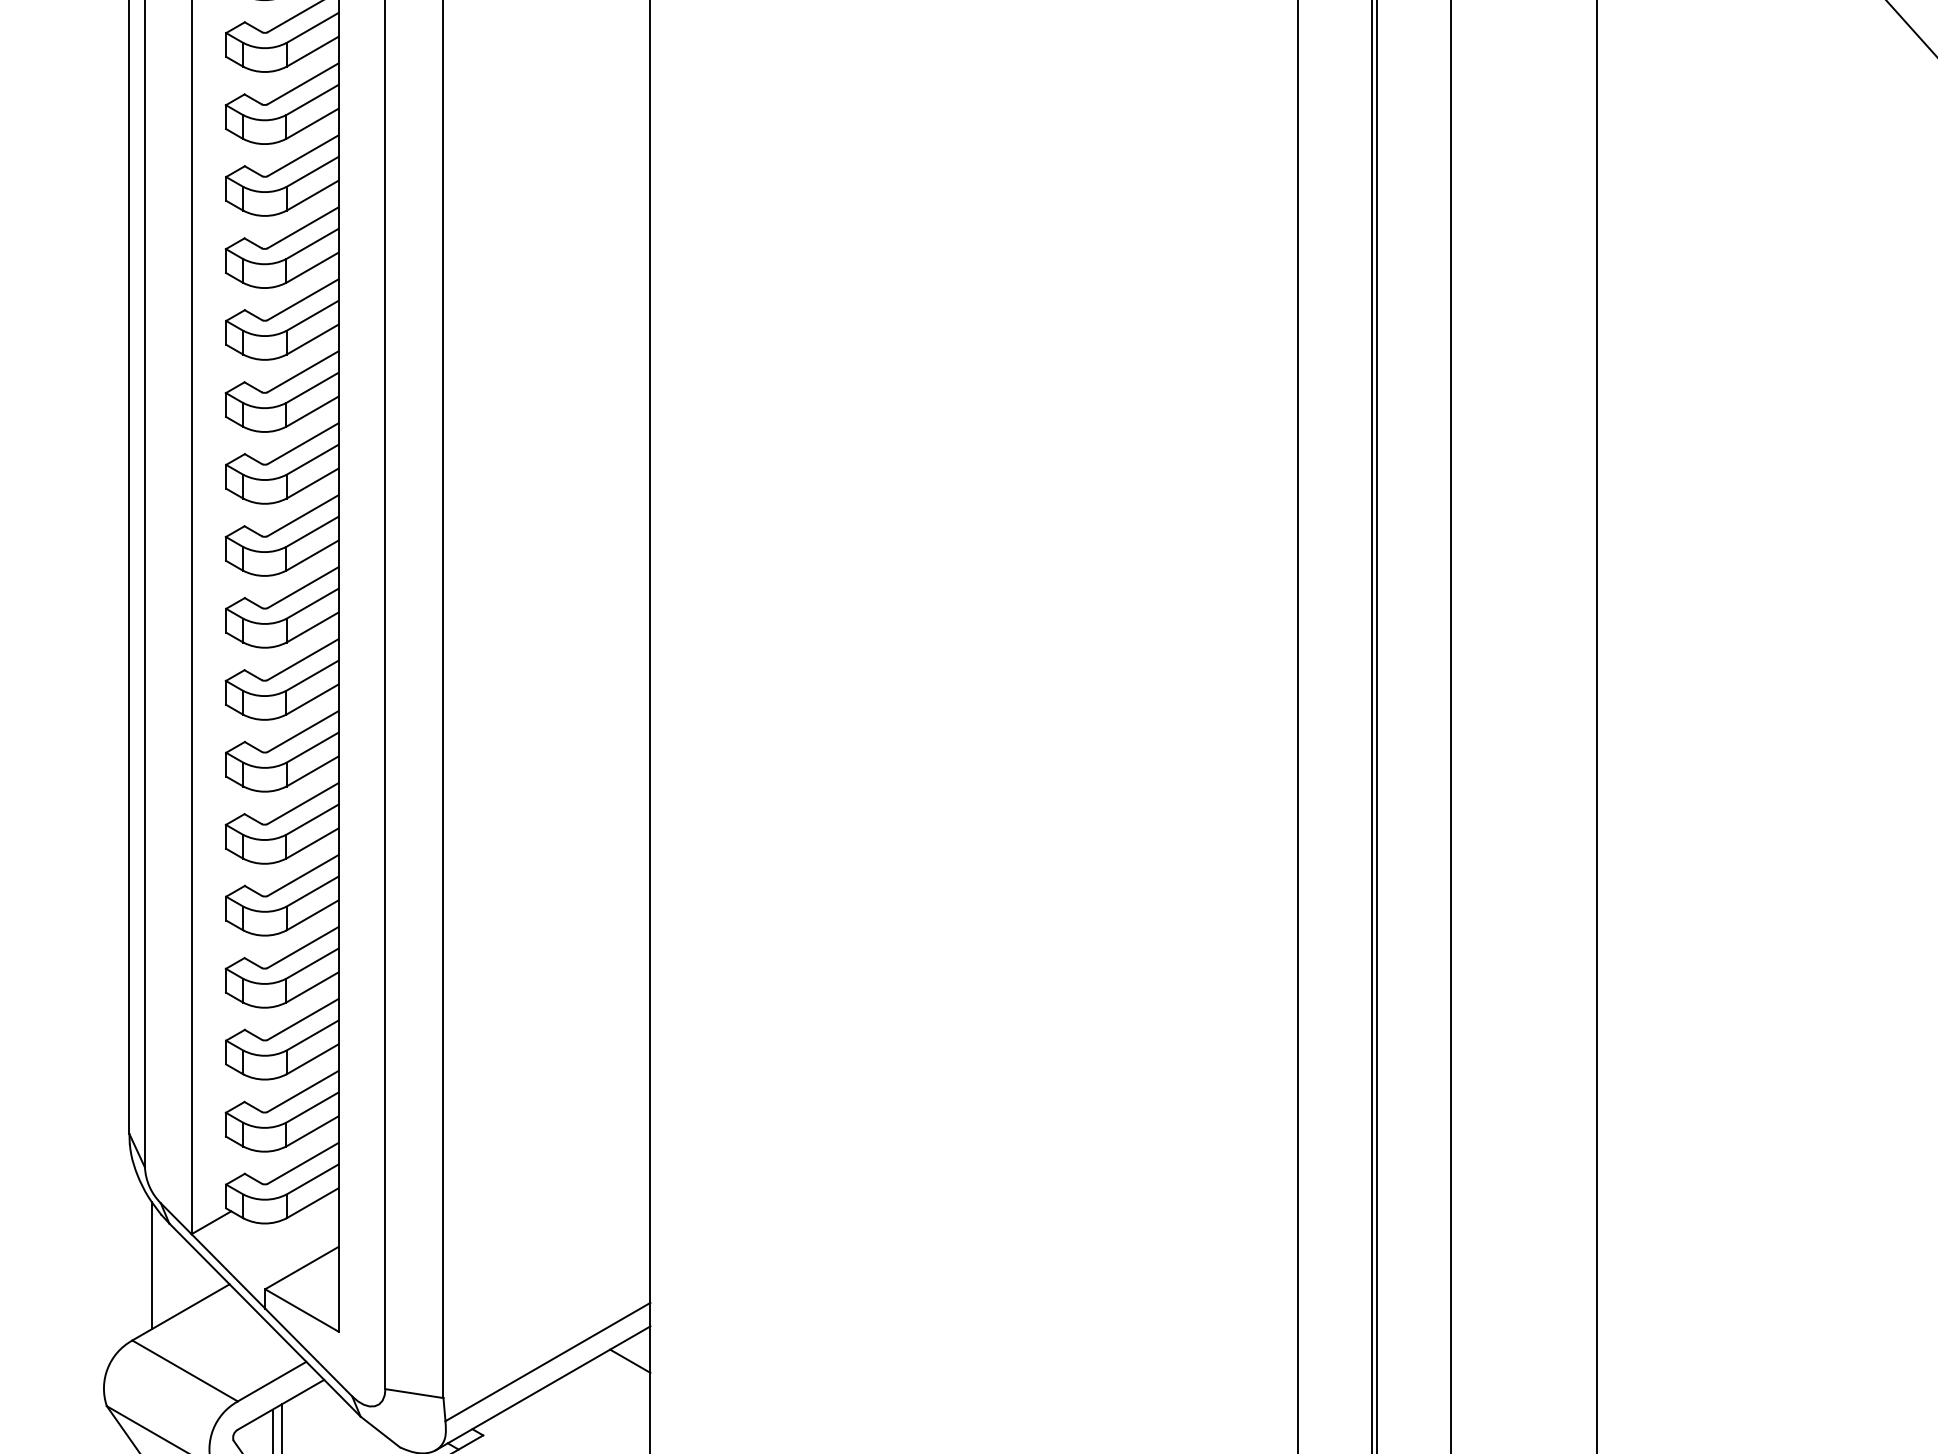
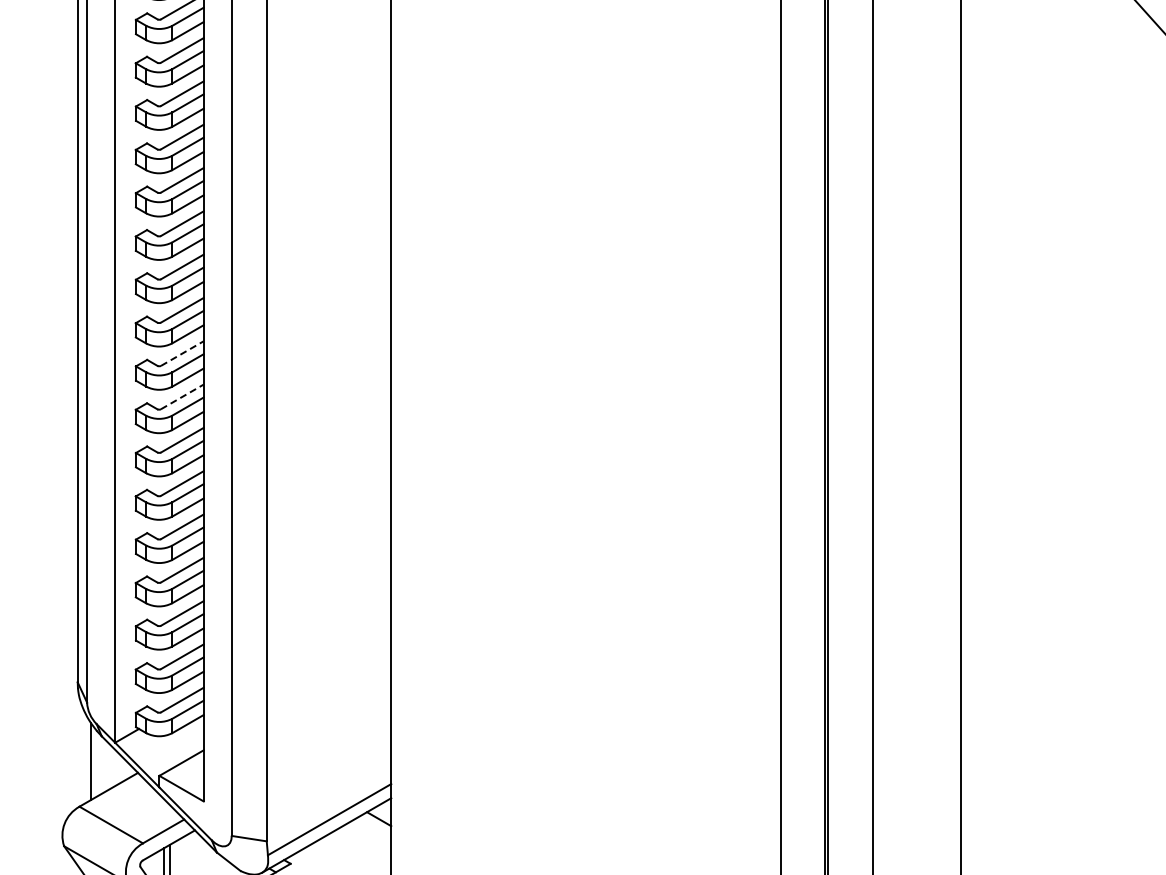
line: (303, 587) -> (182, 353), solid -> dashed
line: (303, 658) -> (182, 396), solid -> dashed

